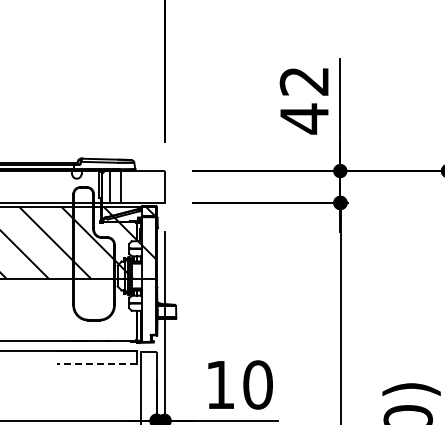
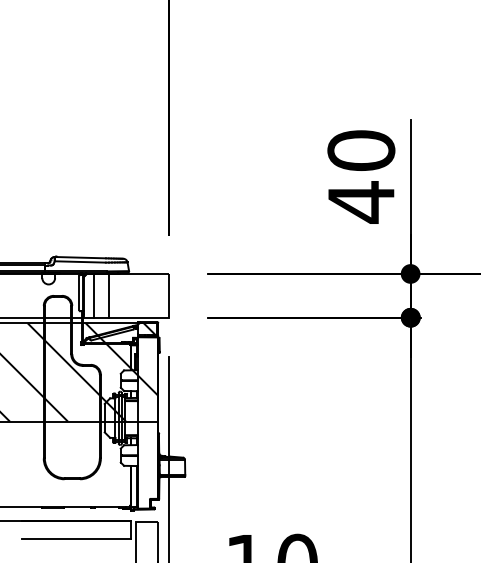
text: (304, 81) -> (361, 150), 42 -> 40
line: (96, 363) -> (75, 538), dashed -> solid

